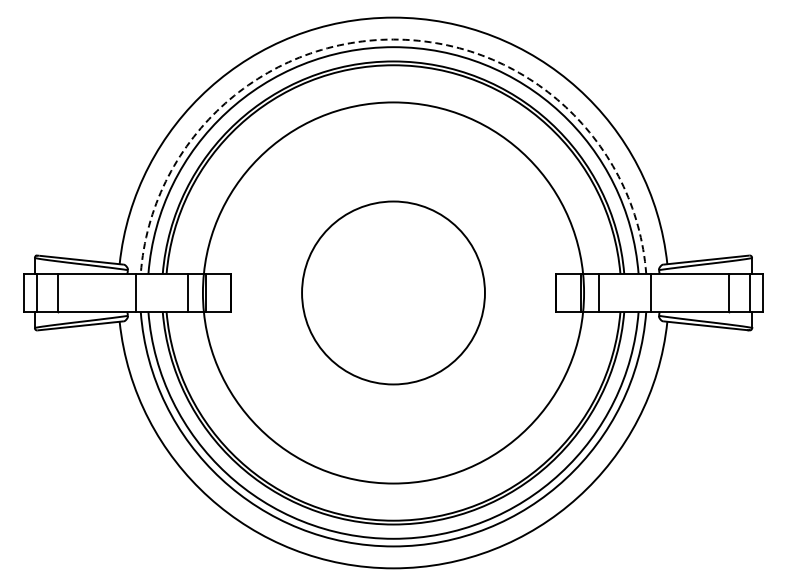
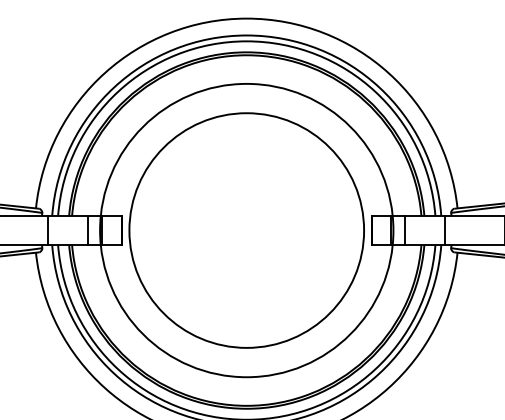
arc: (393, 39) -> (246, 35), dashed -> solid
circle: (393, 292) -> (246, 230), size x1.67

